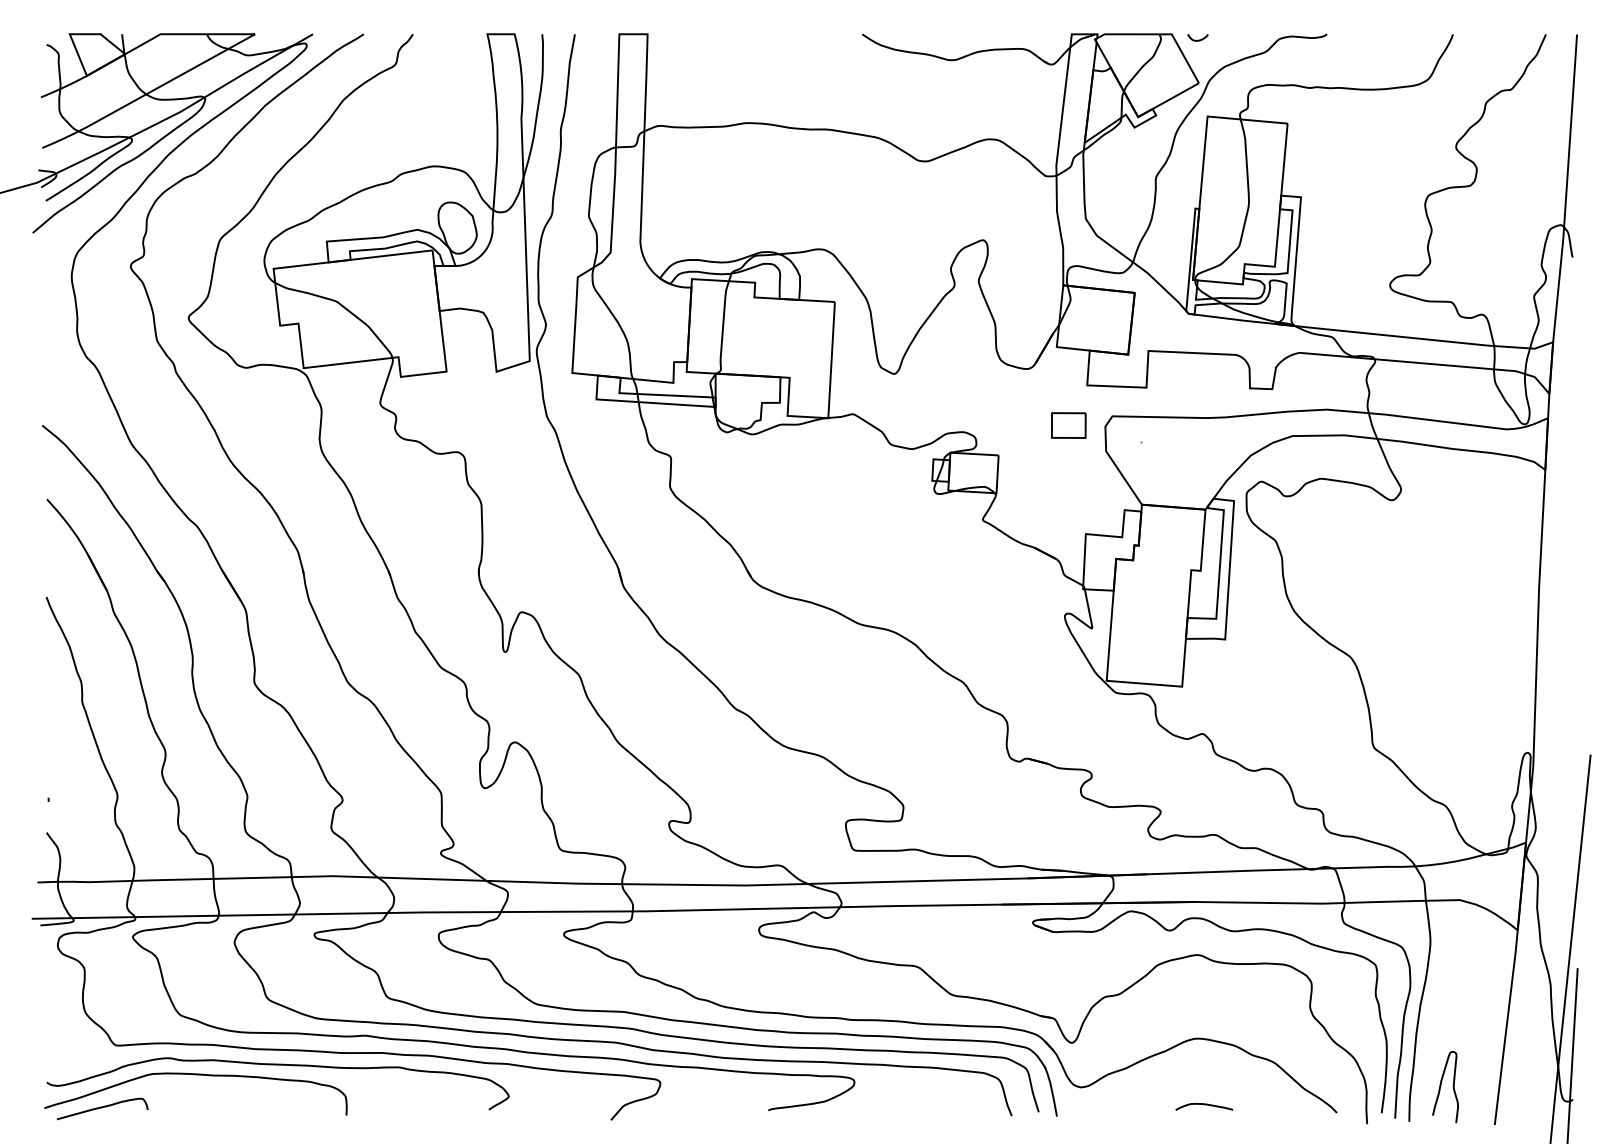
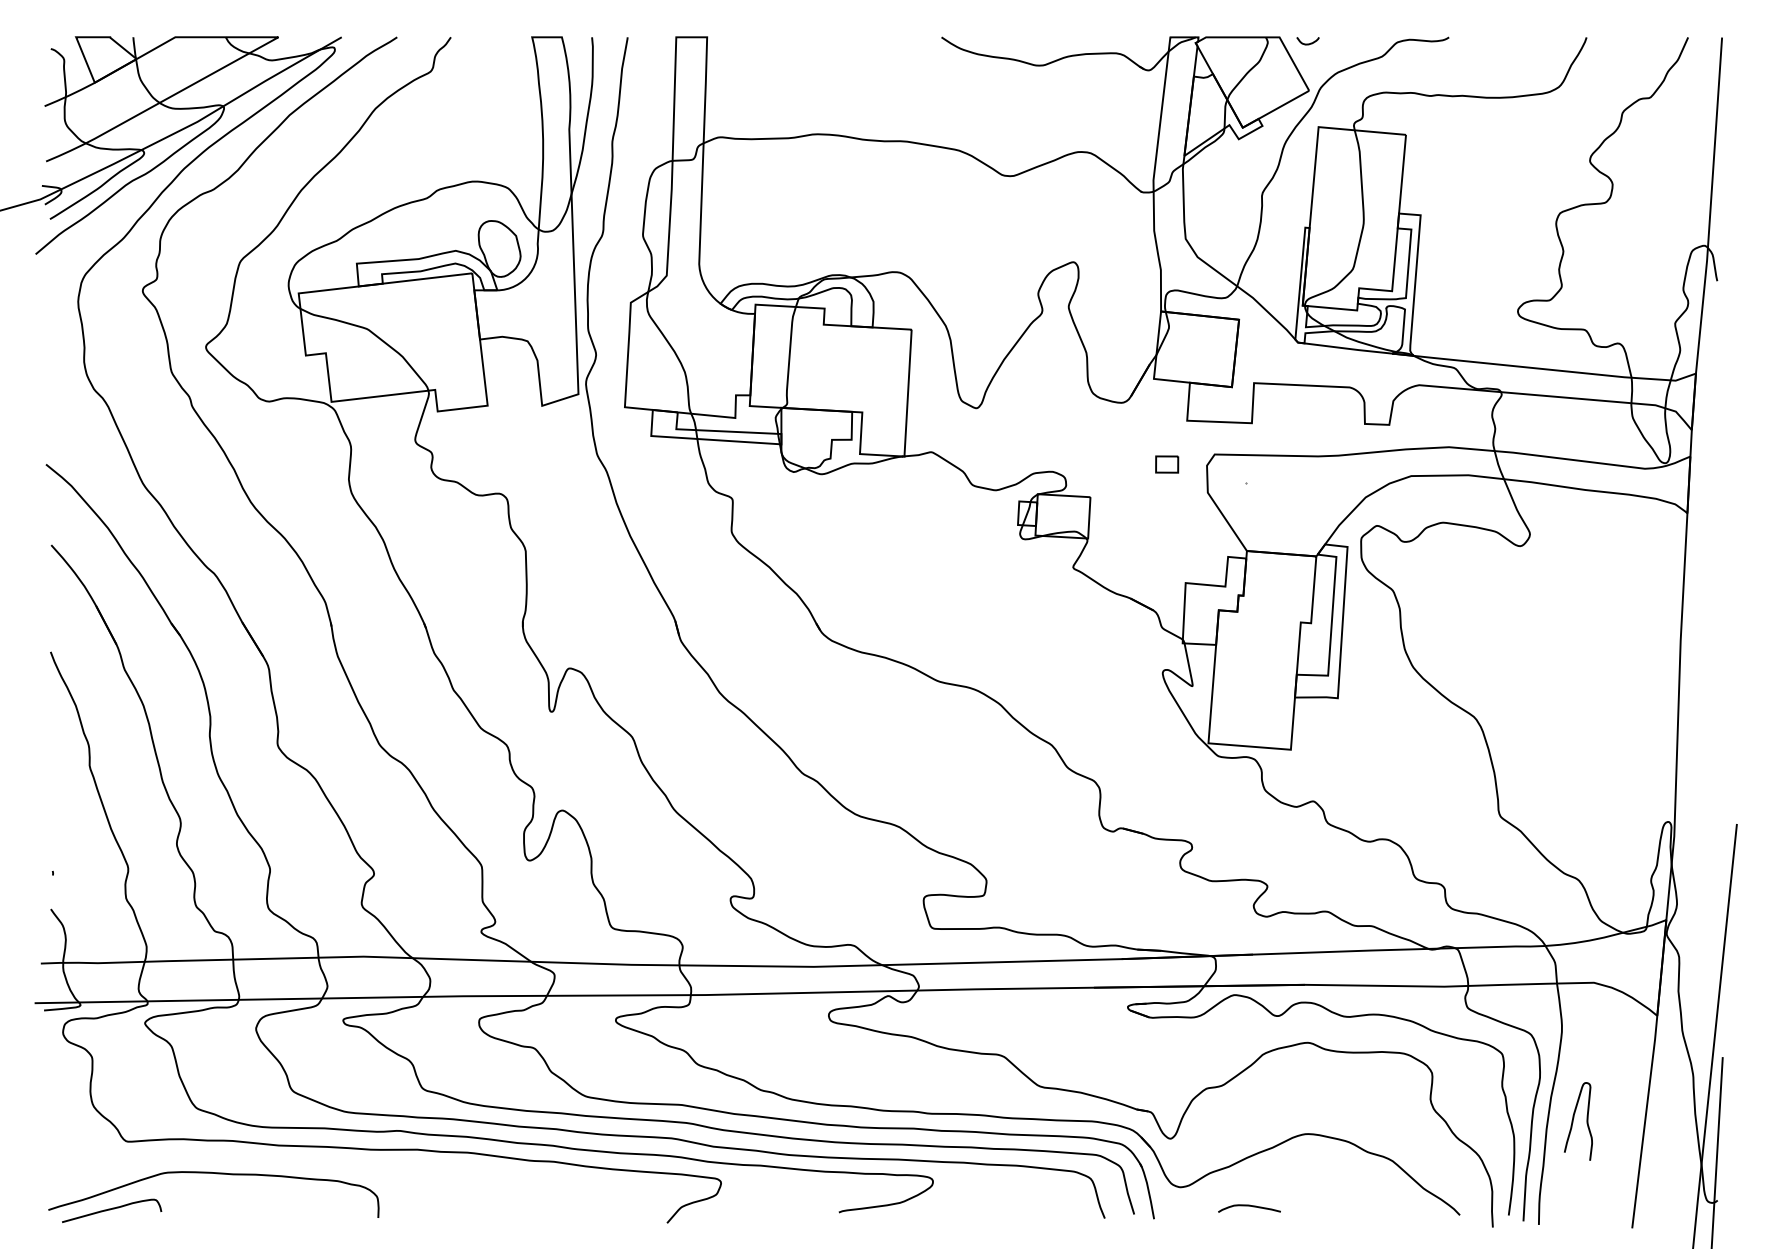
part: (1068, 425) -> (1166, 464), size x0.6
curve: (277, 1065) -> (302, 1163), removed
curve: (1441, 1086) -> (1574, 1120), moved
curve: (1204, 1105) -> (1249, 1207), moved

